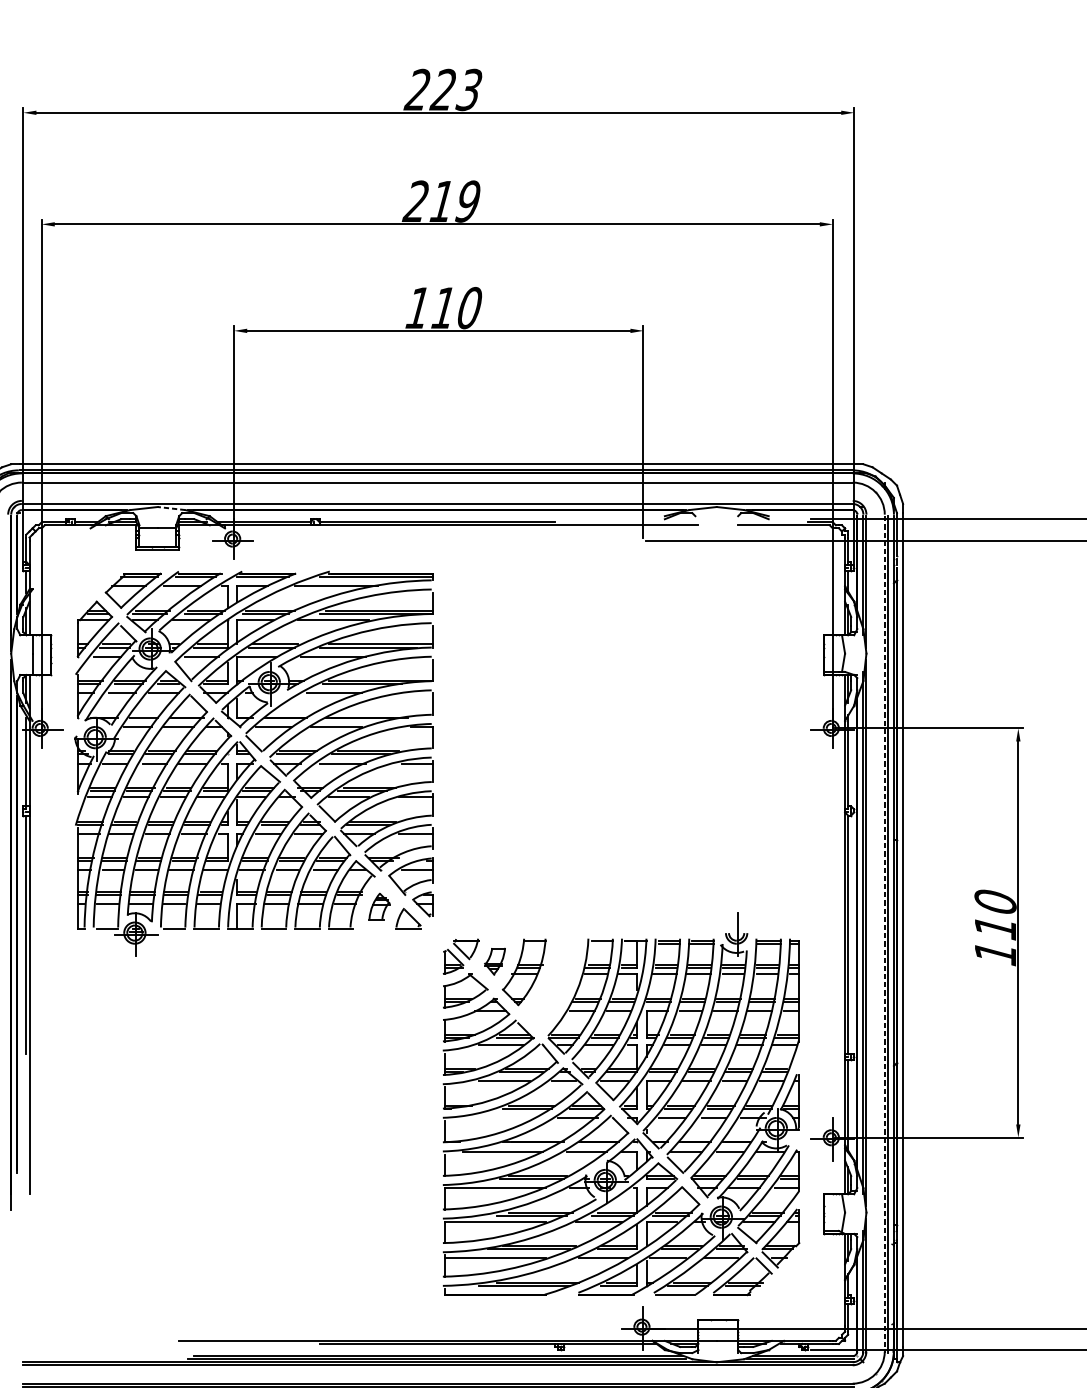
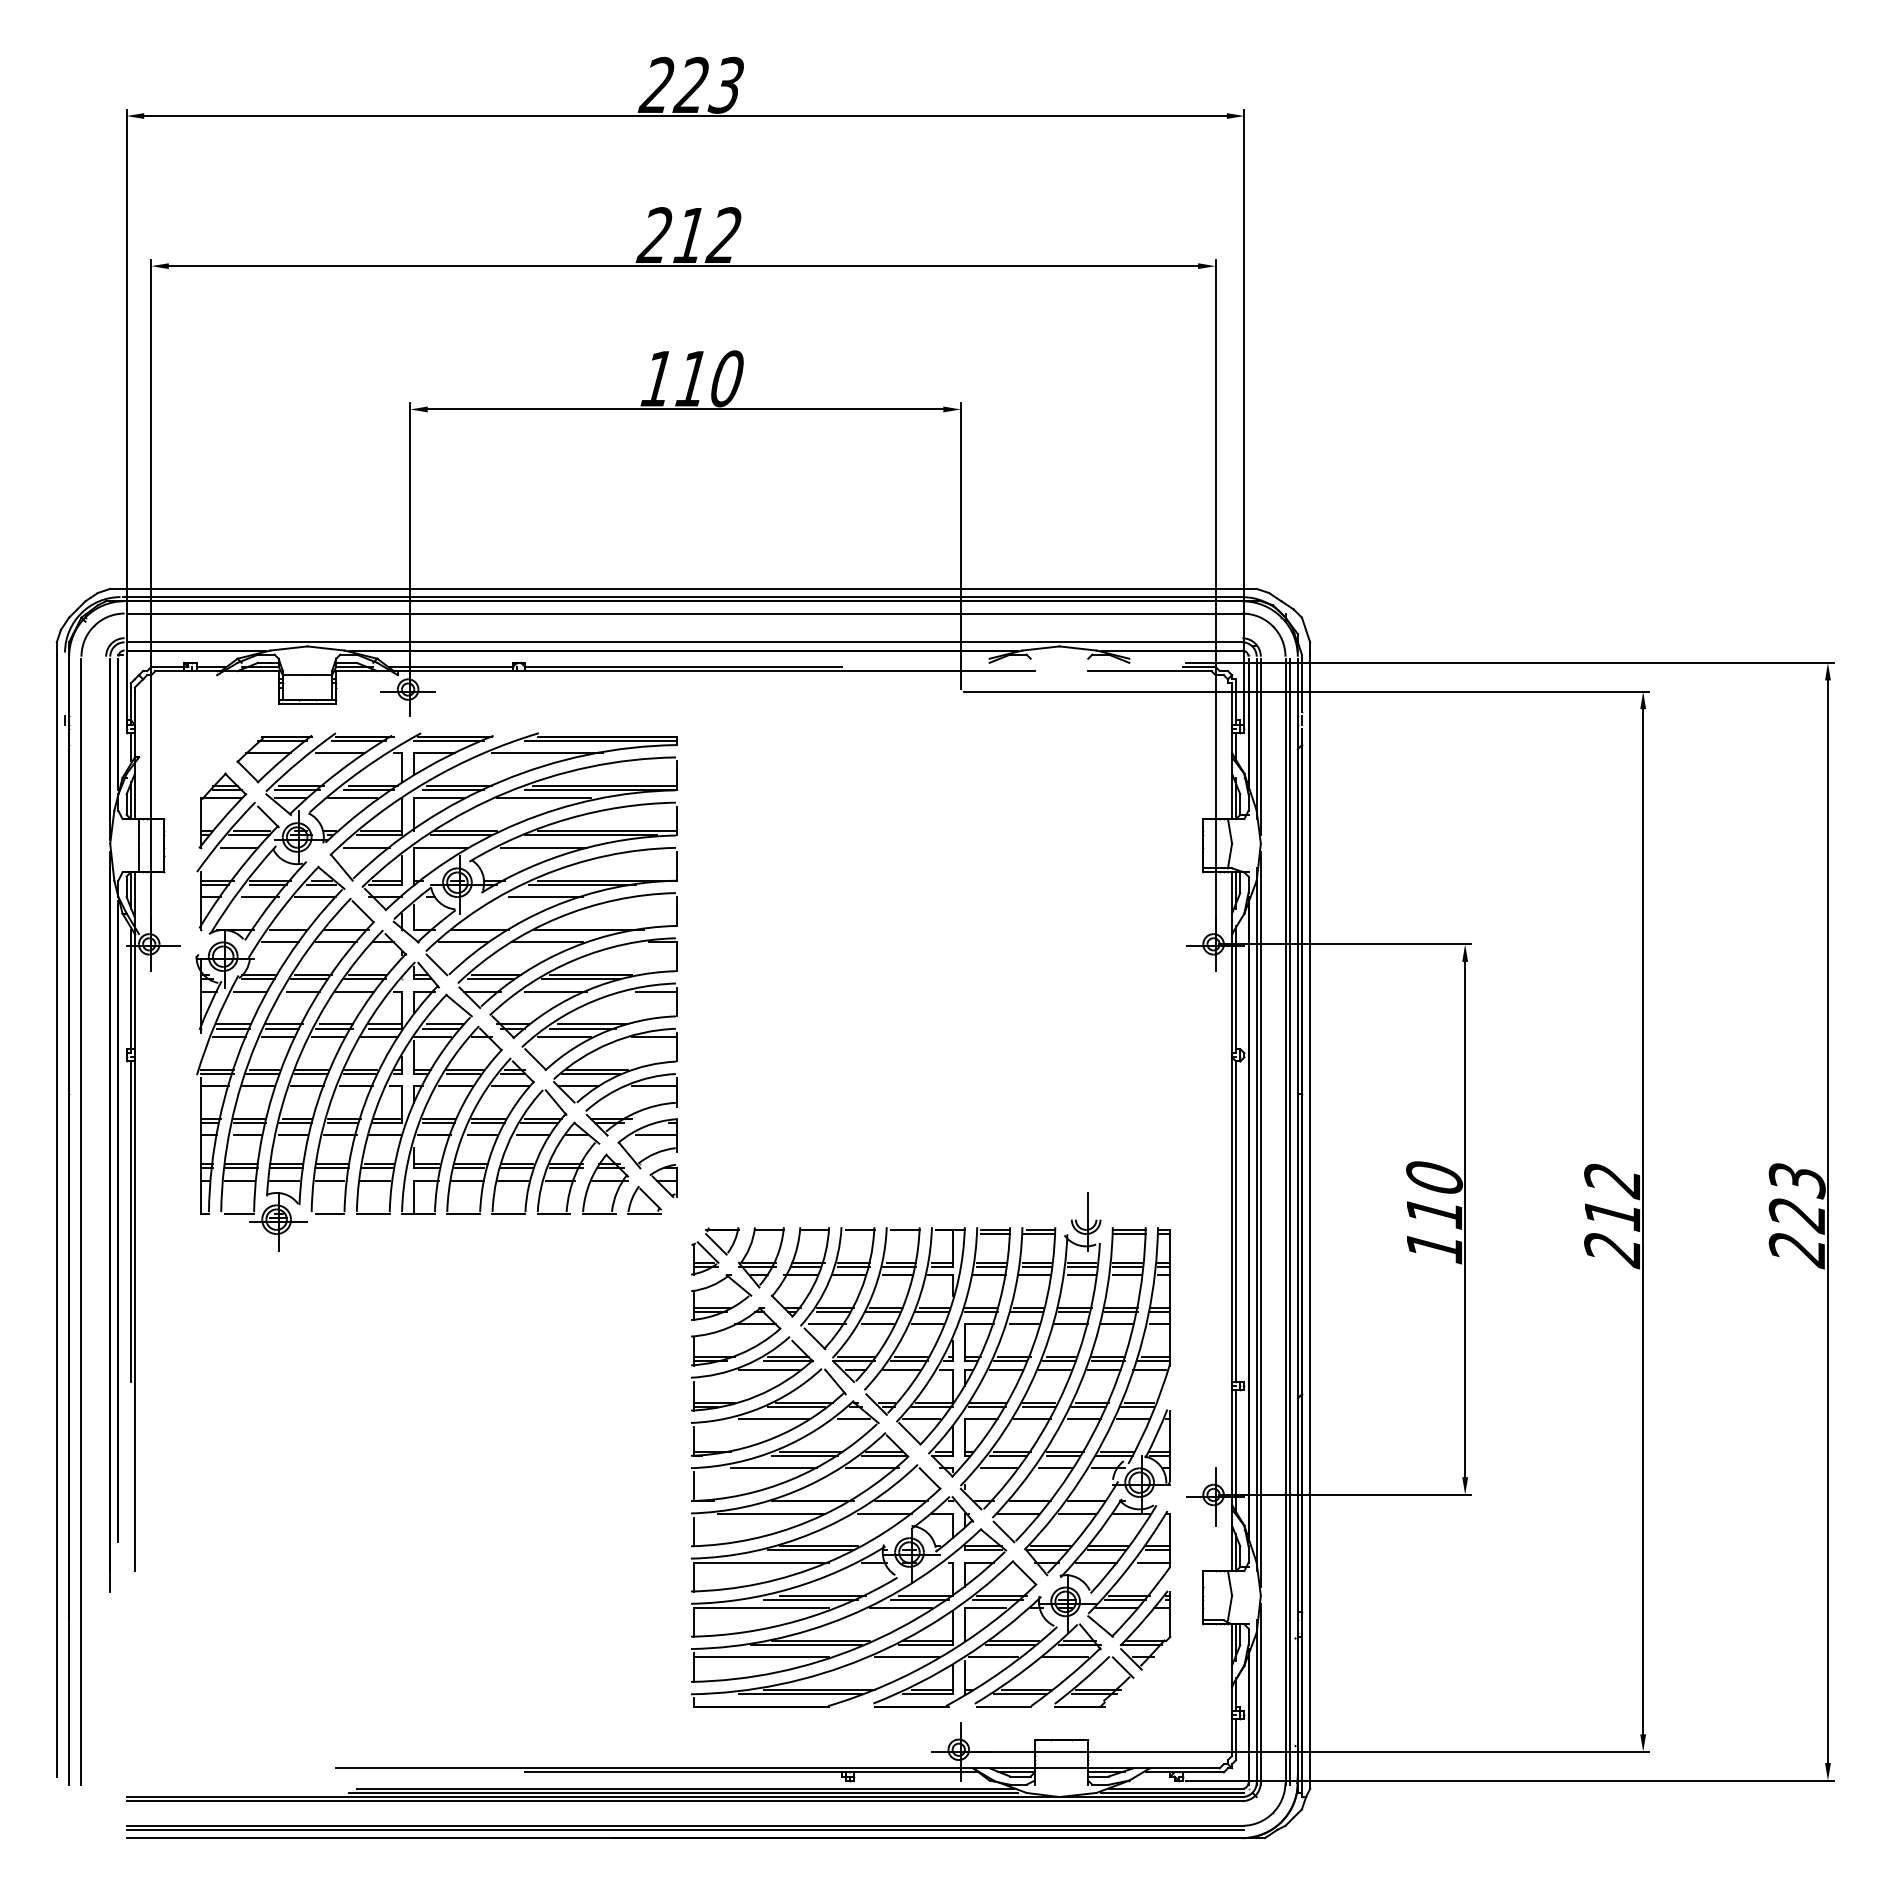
text: (467, 201) -> (723, 235), 219 -> 212
line: (171, 508) -> (325, 648), dashed -> solid
part: (379, 906) -> (605, 1183), size x1.67
line: (884, 934) -> (1285, 1221), dashed -> solid
part: (494, 961) -> (760, 1257), size x1.67
part: (551, 984) -> (837, 1288), added
line: (504, 1118) -> (773, 1468), added

